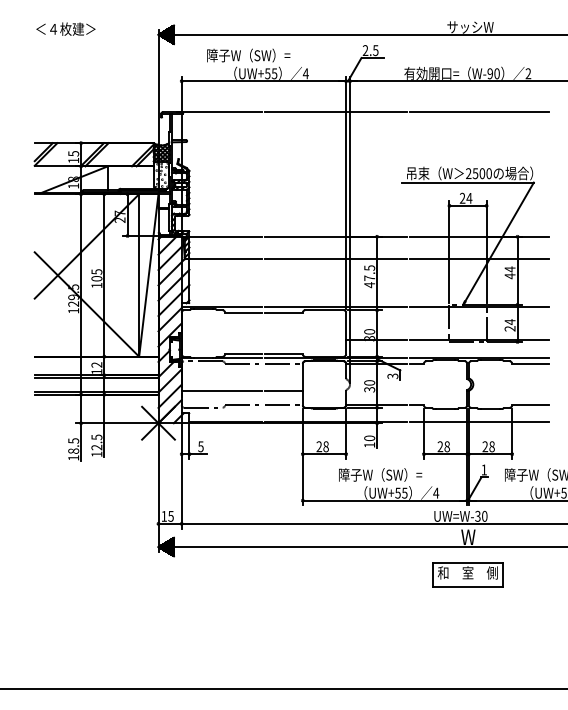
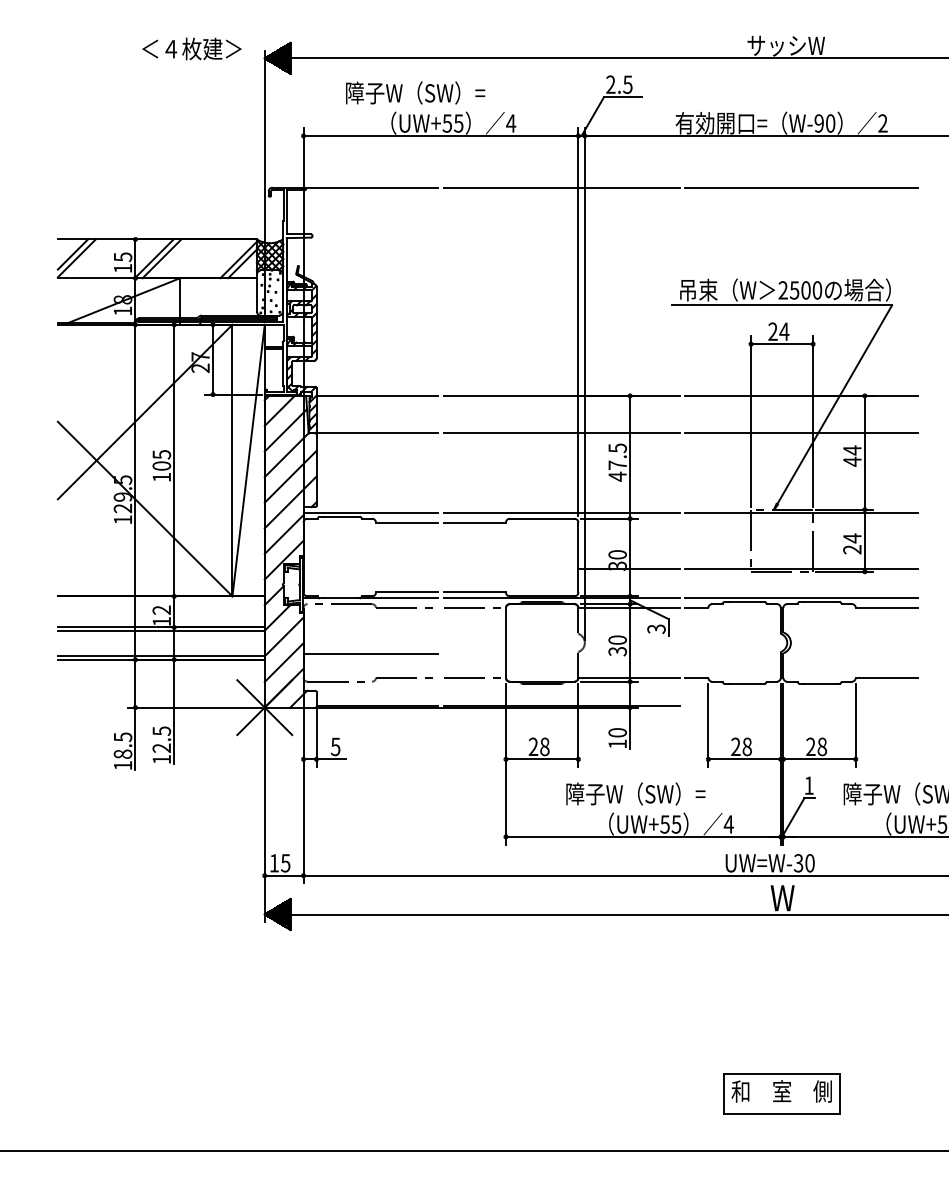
text: (65, 28) -> (191, 47), moved
line: (283, 391) -> (473, 654), removed
line: (479, 422) -> (801, 706), removed
part: (467, 574) -> (781, 1094), moved

